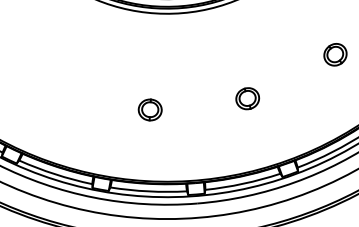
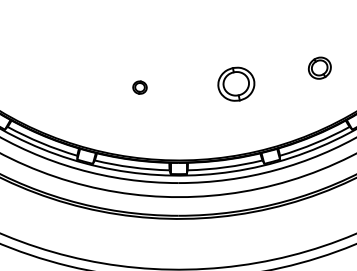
part: (335, 54) -> (319, 67), moved
part: (247, 98) -> (236, 84), size x1.6
part: (149, 109) -> (139, 87), size x0.6

